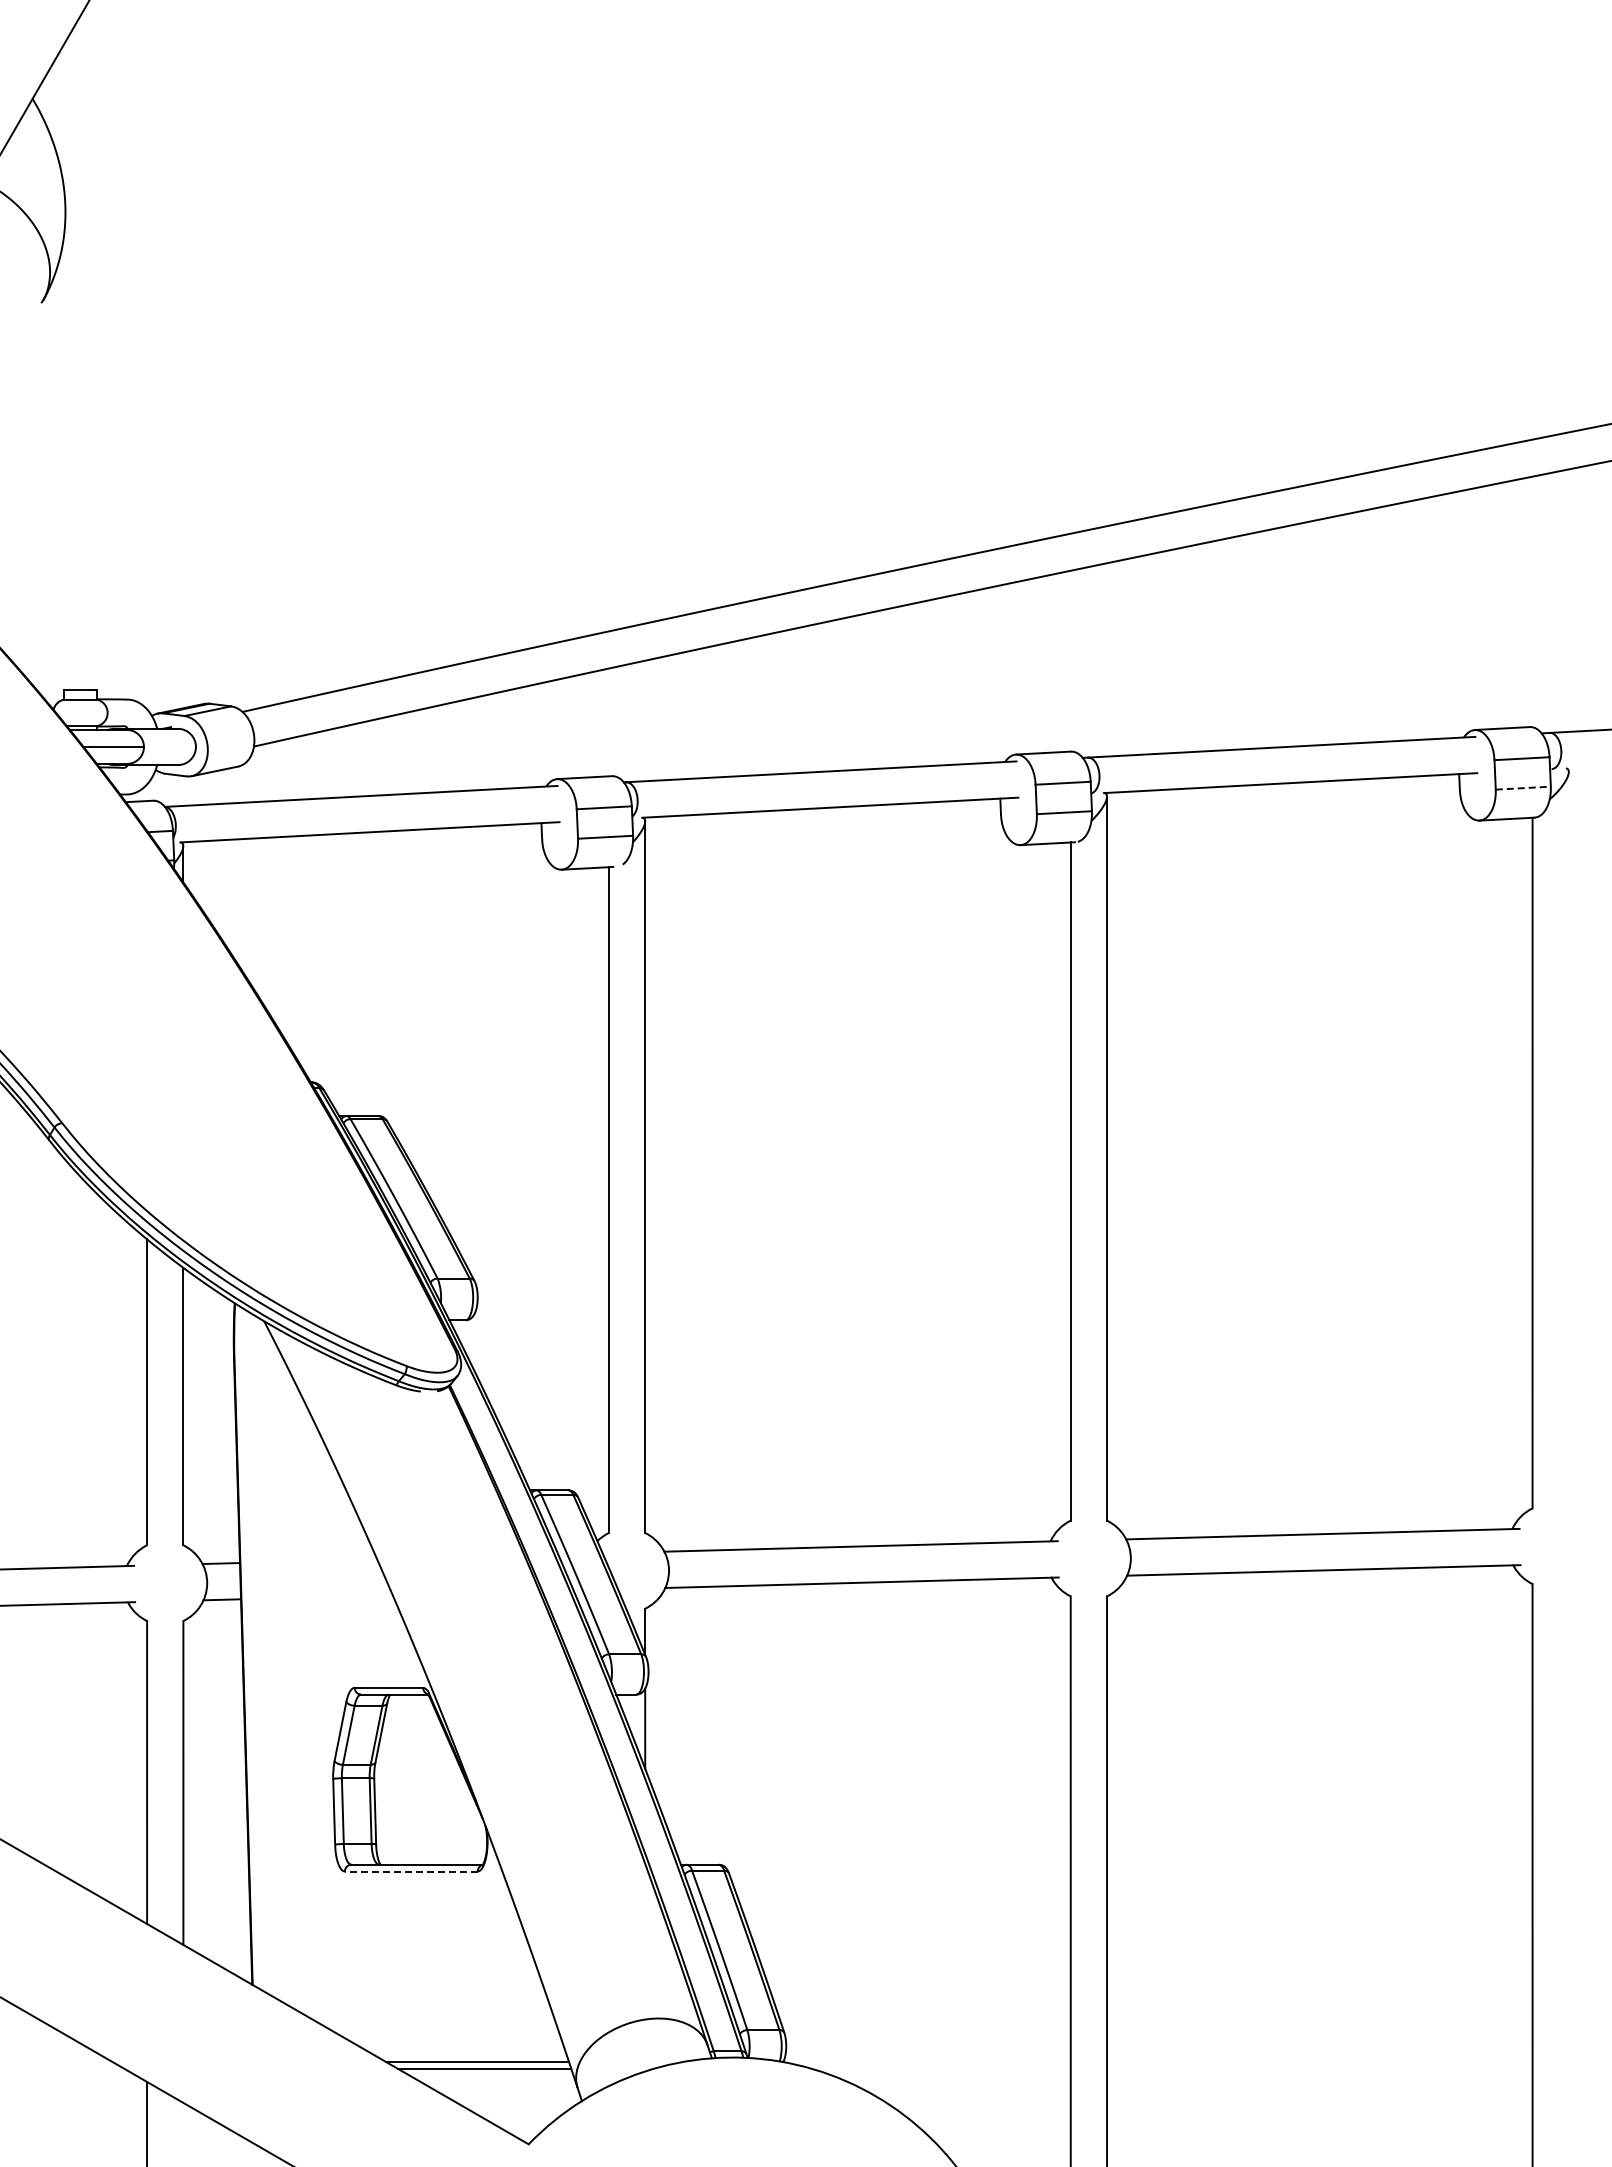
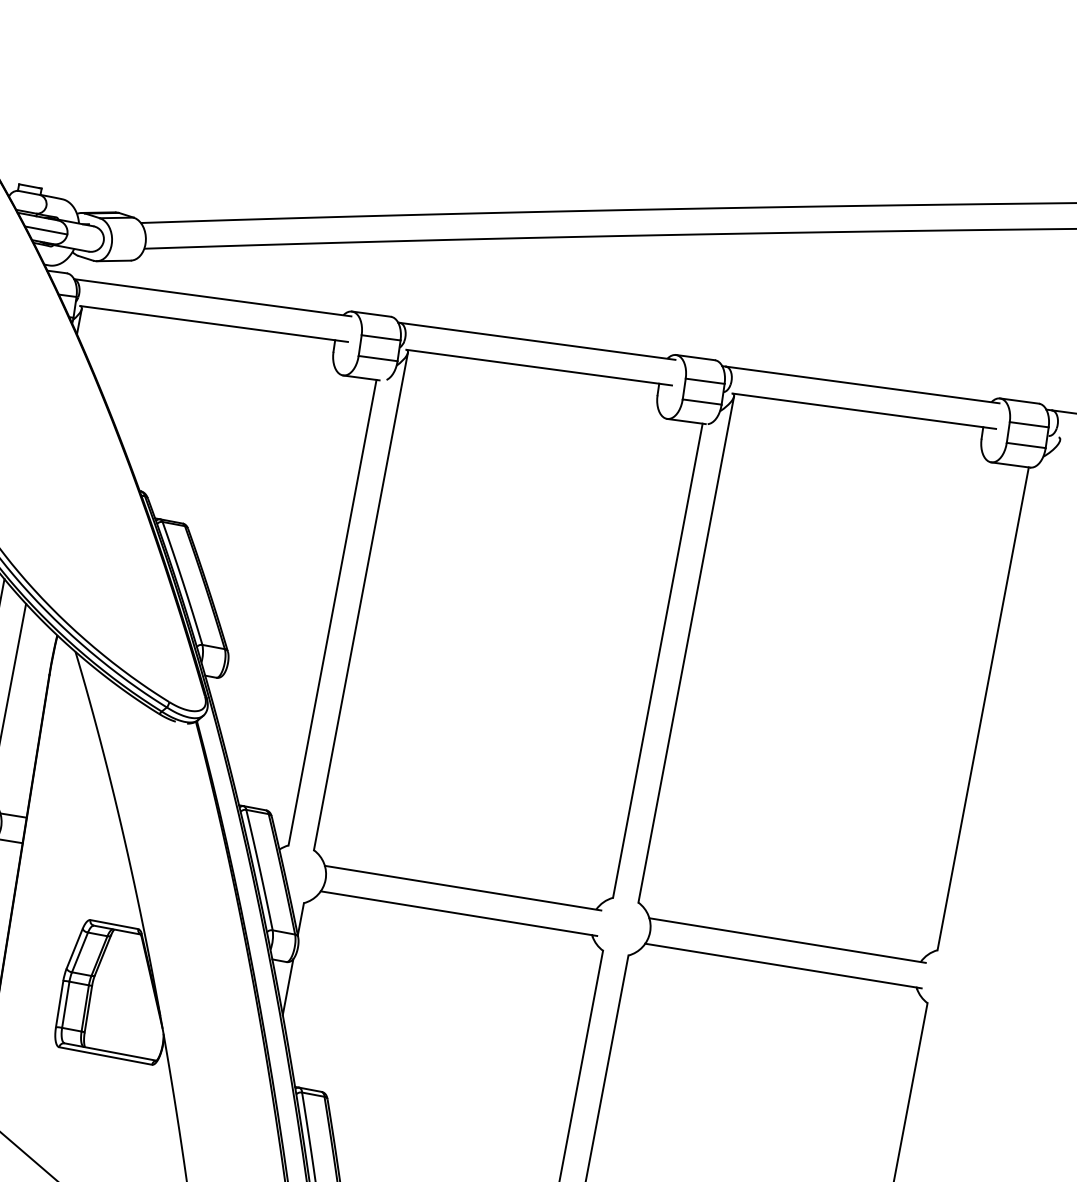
line: (1523, 788) -> (1026, 445), dashed -> solid
line: (410, 1871) -> (105, 1055), dashed -> solid

